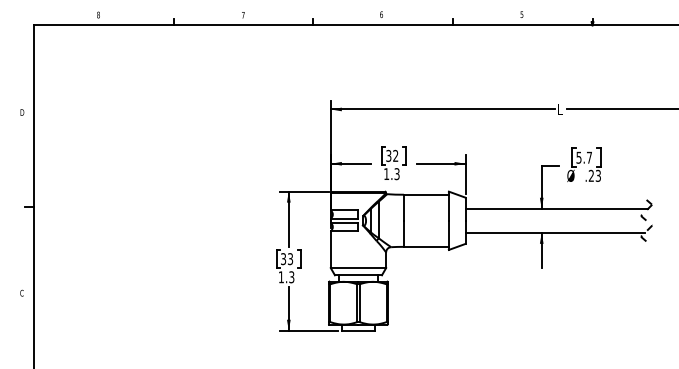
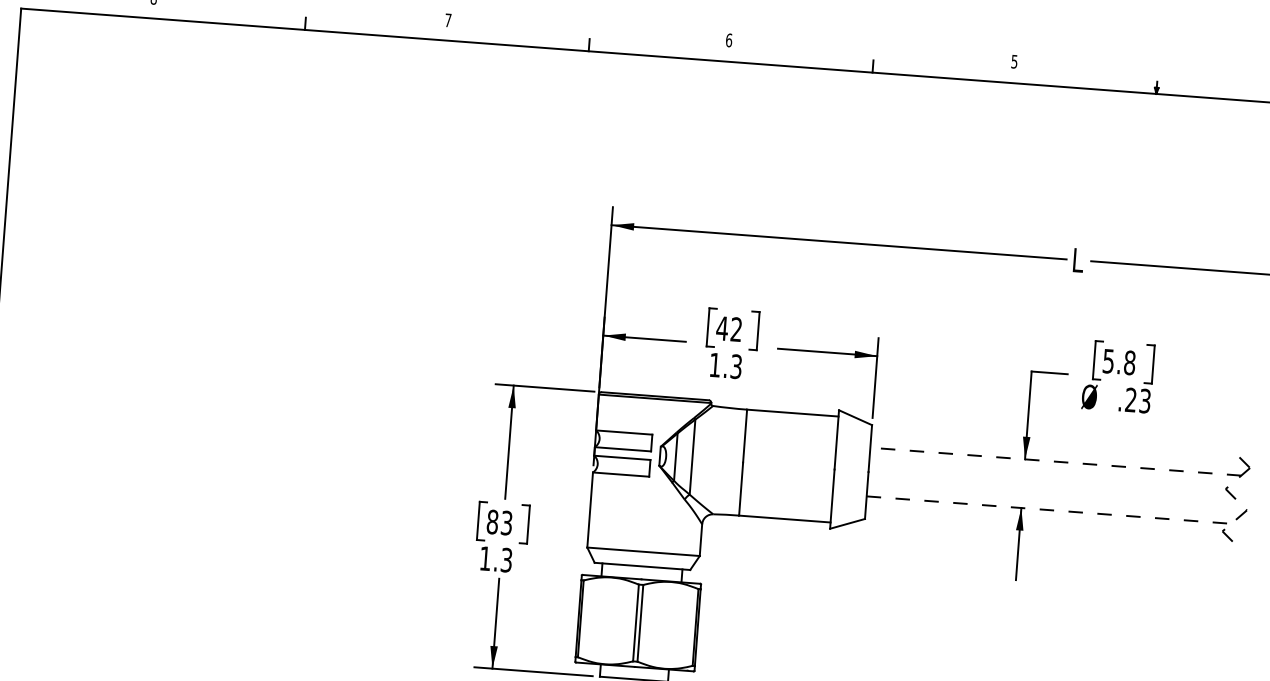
text: (388, 155) -> (721, 327), 32 -> 42
text: (589, 157) -> (1129, 362), 5.7 -> 5.8
line: (556, 208) -> (1055, 460), solid -> dashed
line: (555, 232) -> (1049, 509), solid -> dashed
text: (283, 259) -> (492, 522), 33 -> 83

